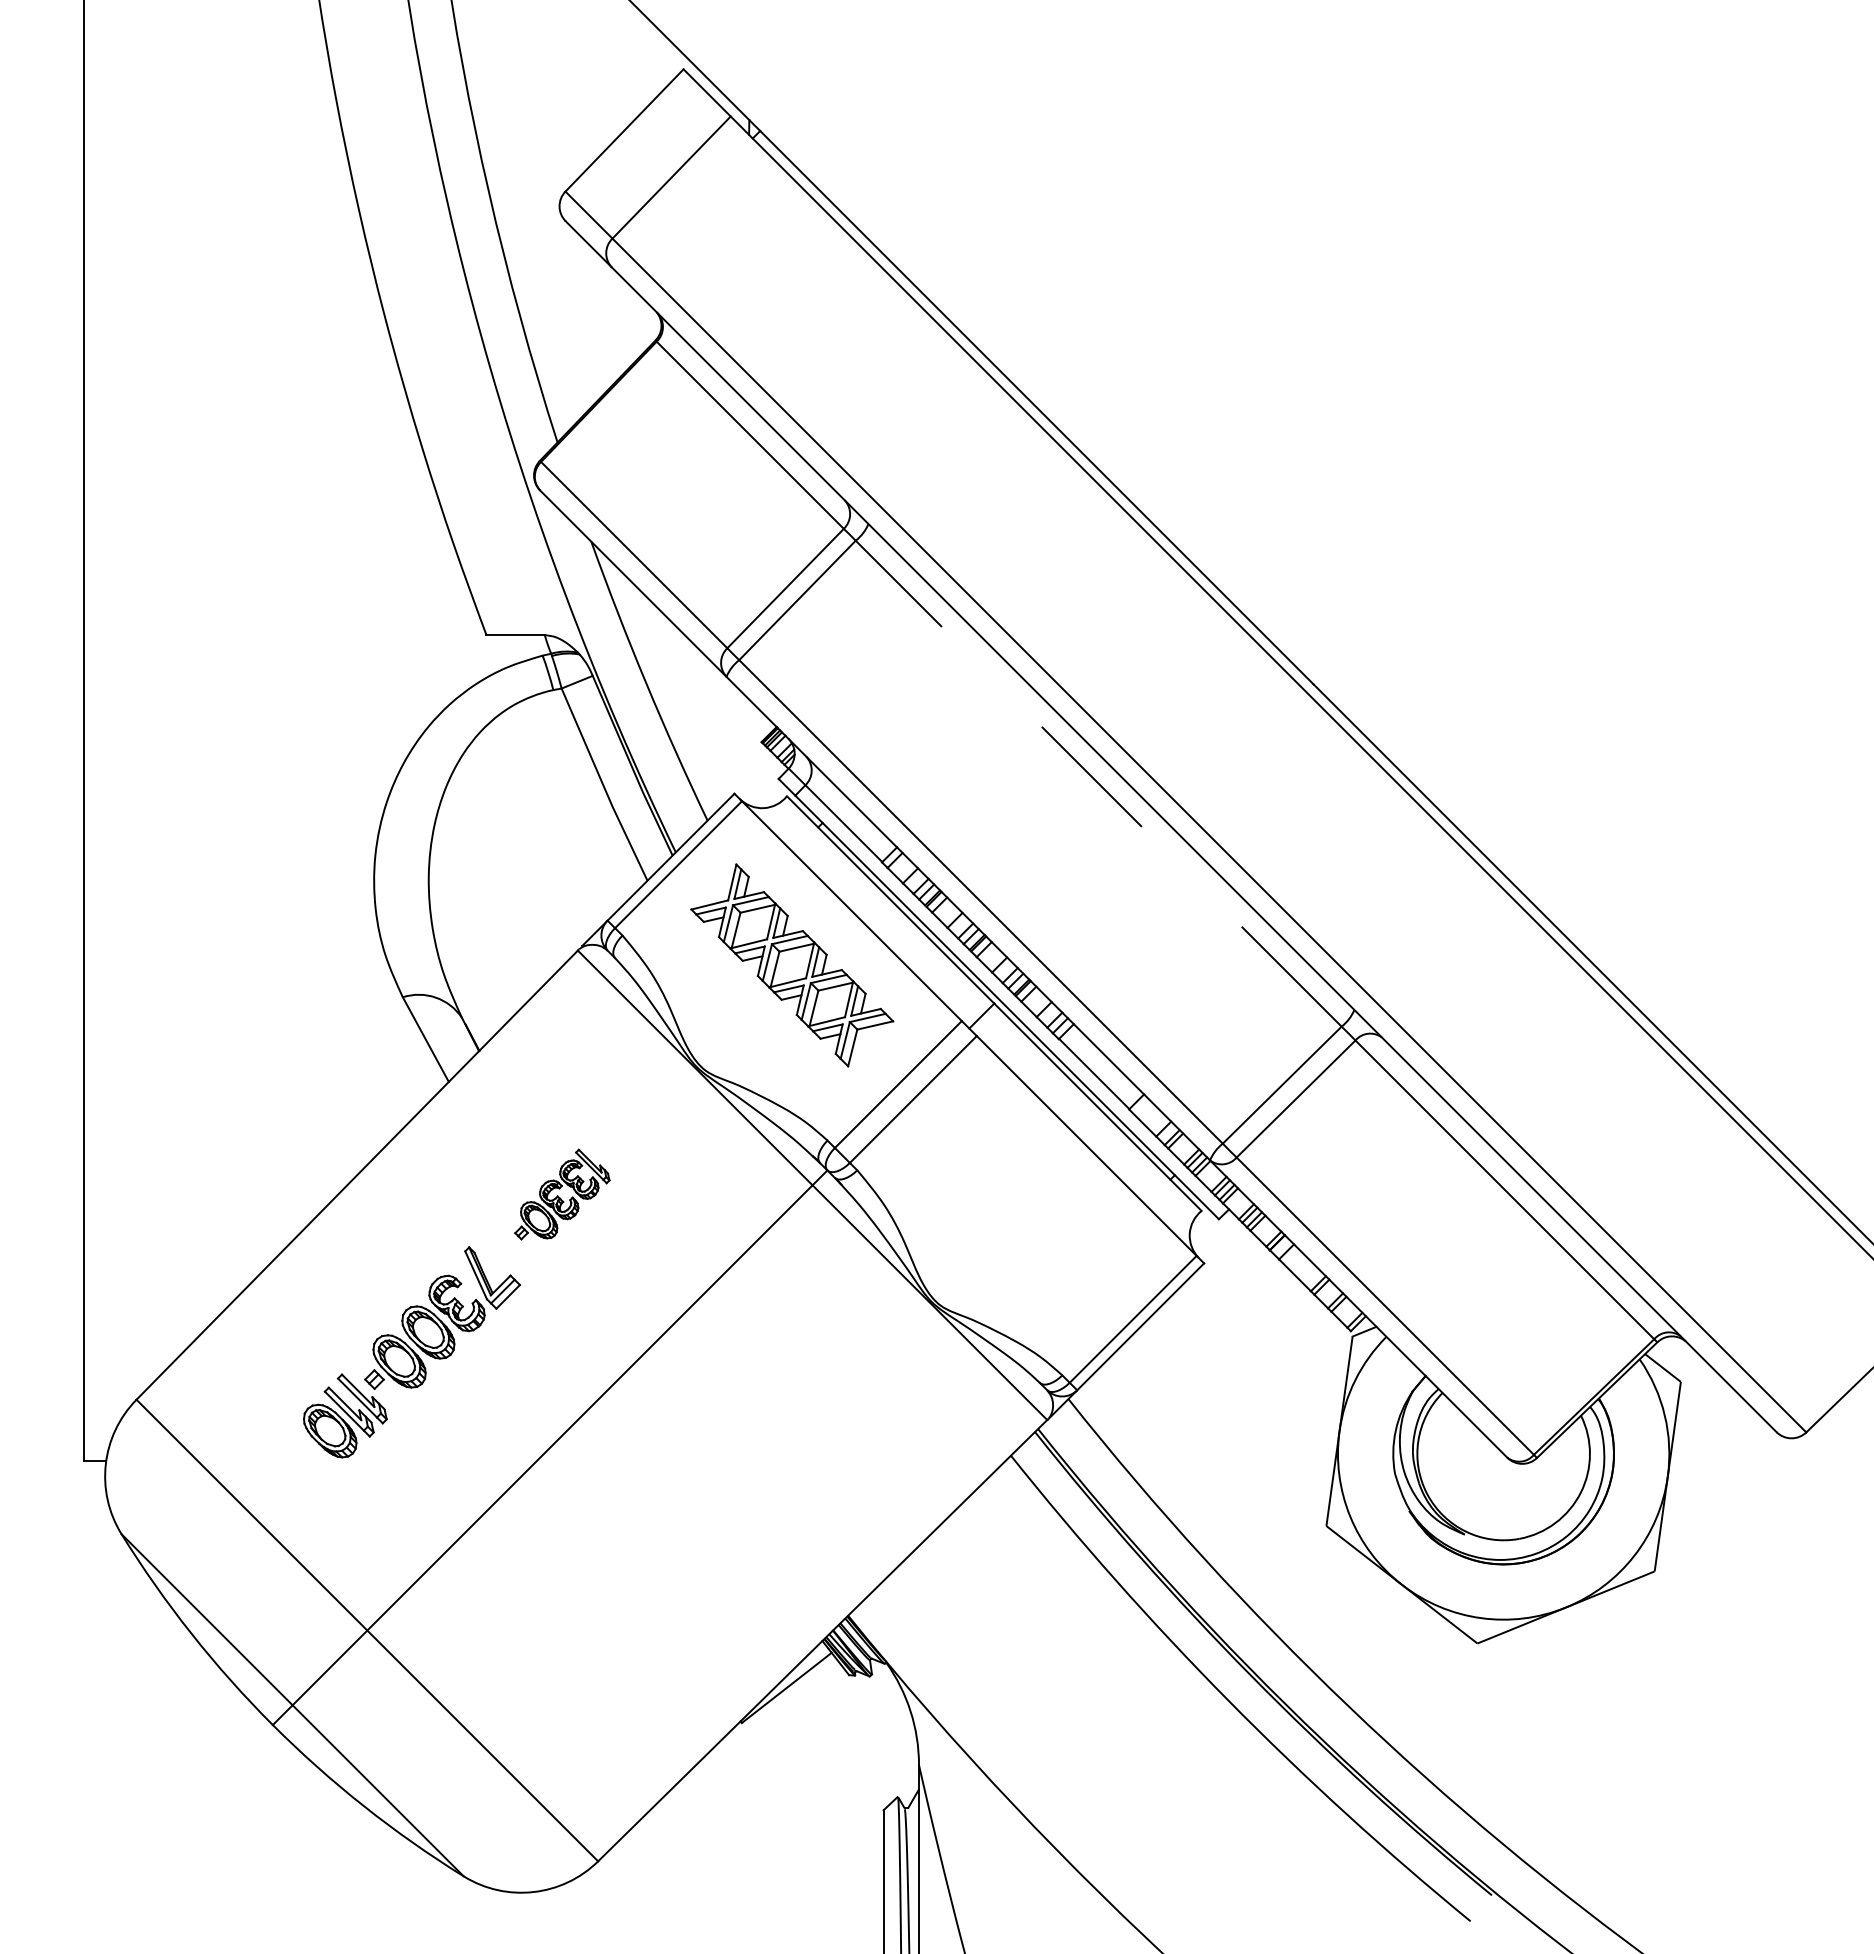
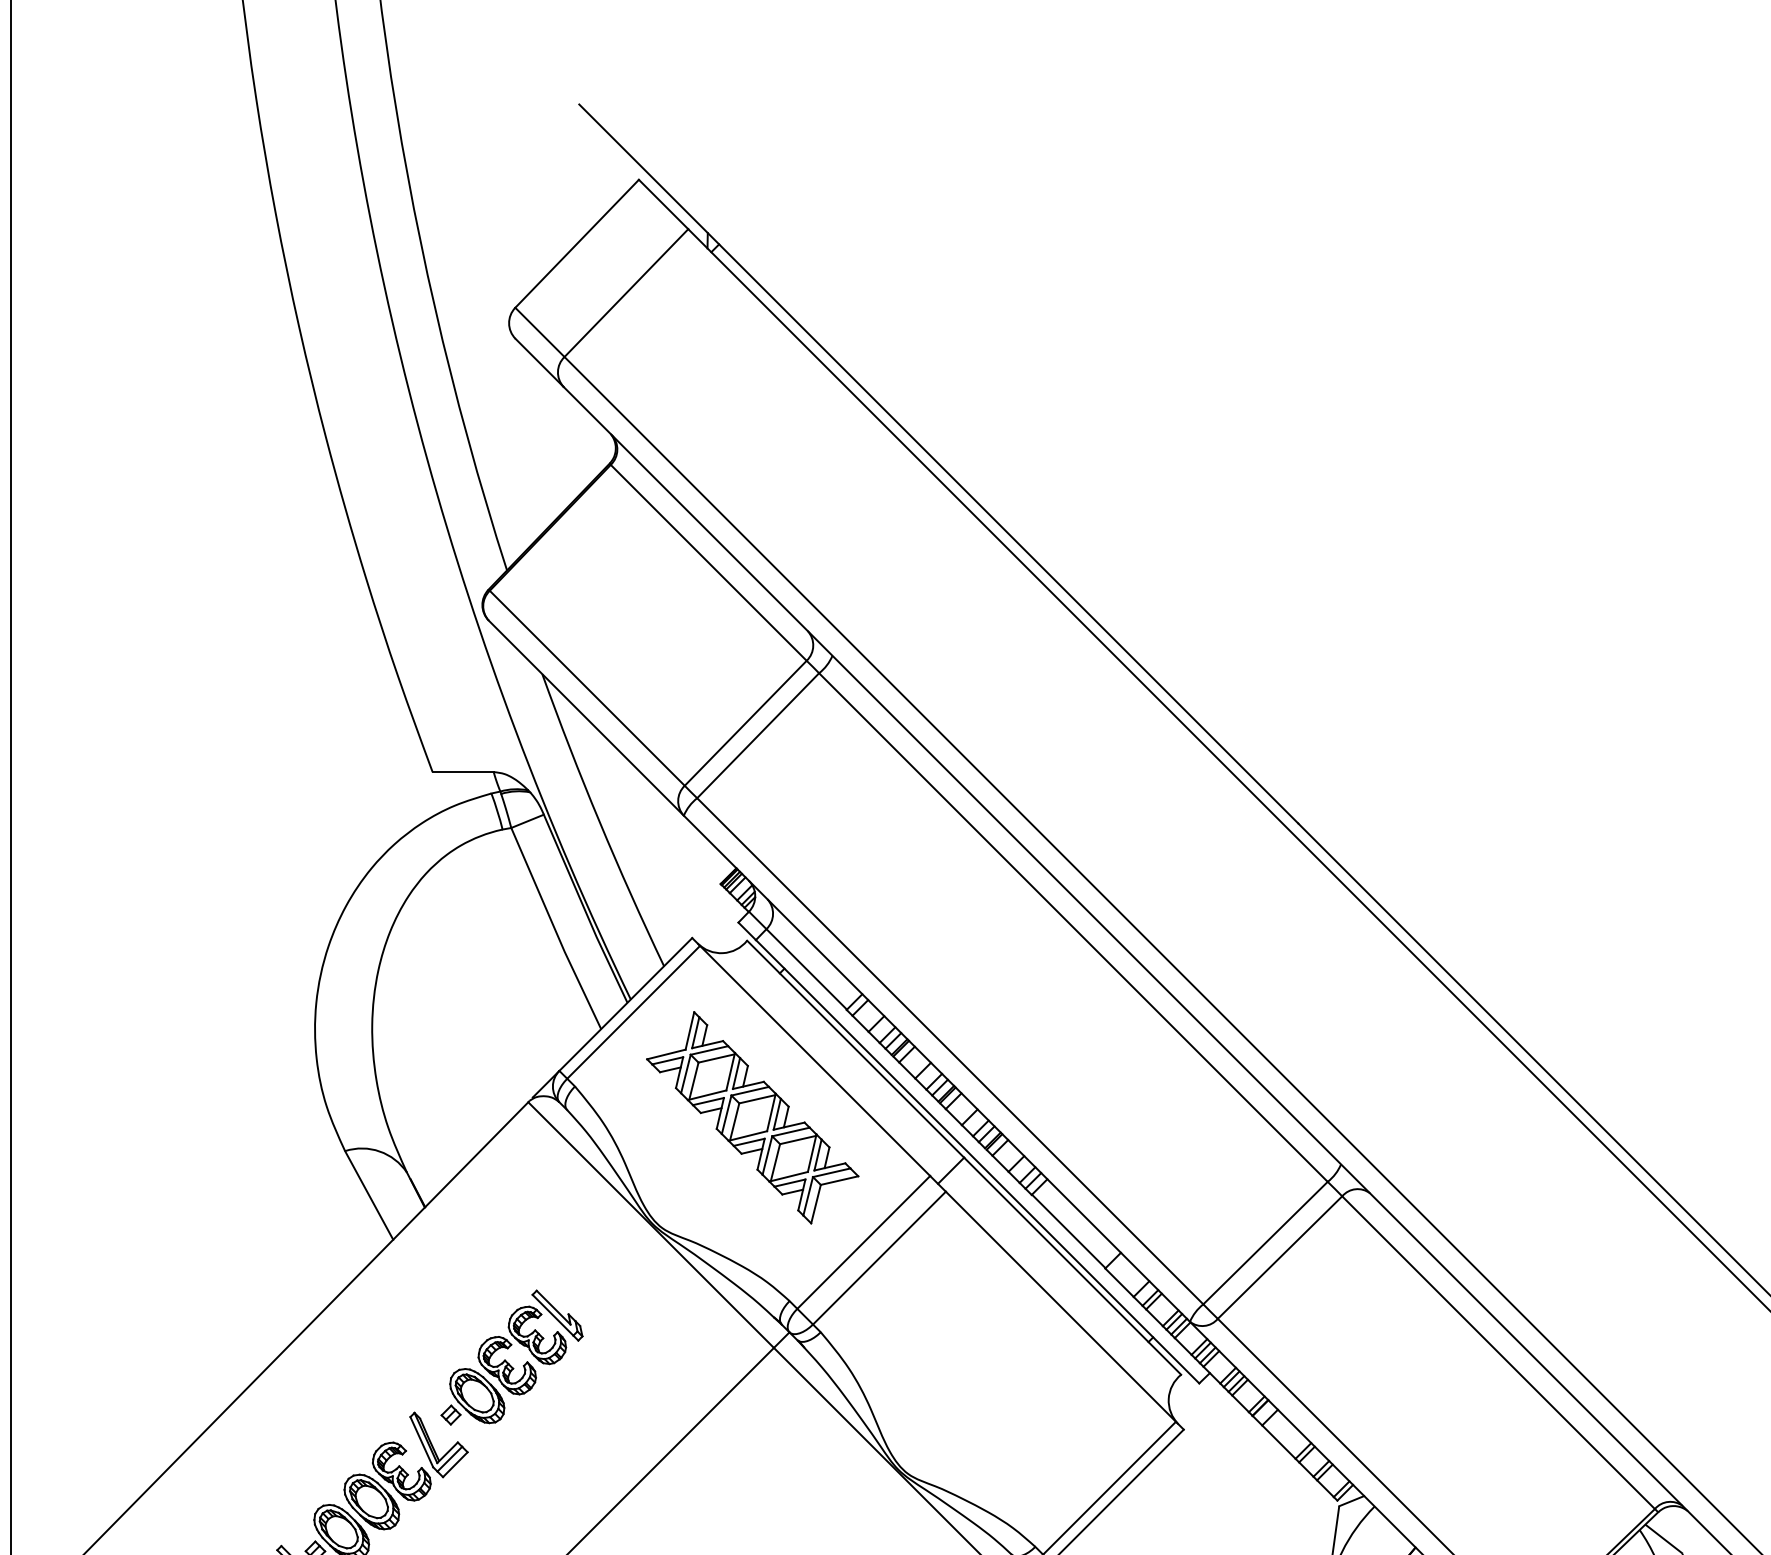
line: (1098, 783) -> (1073, 927), dashed -> solid
part: (562, 1194) -> (512, 1357), size x1.43

